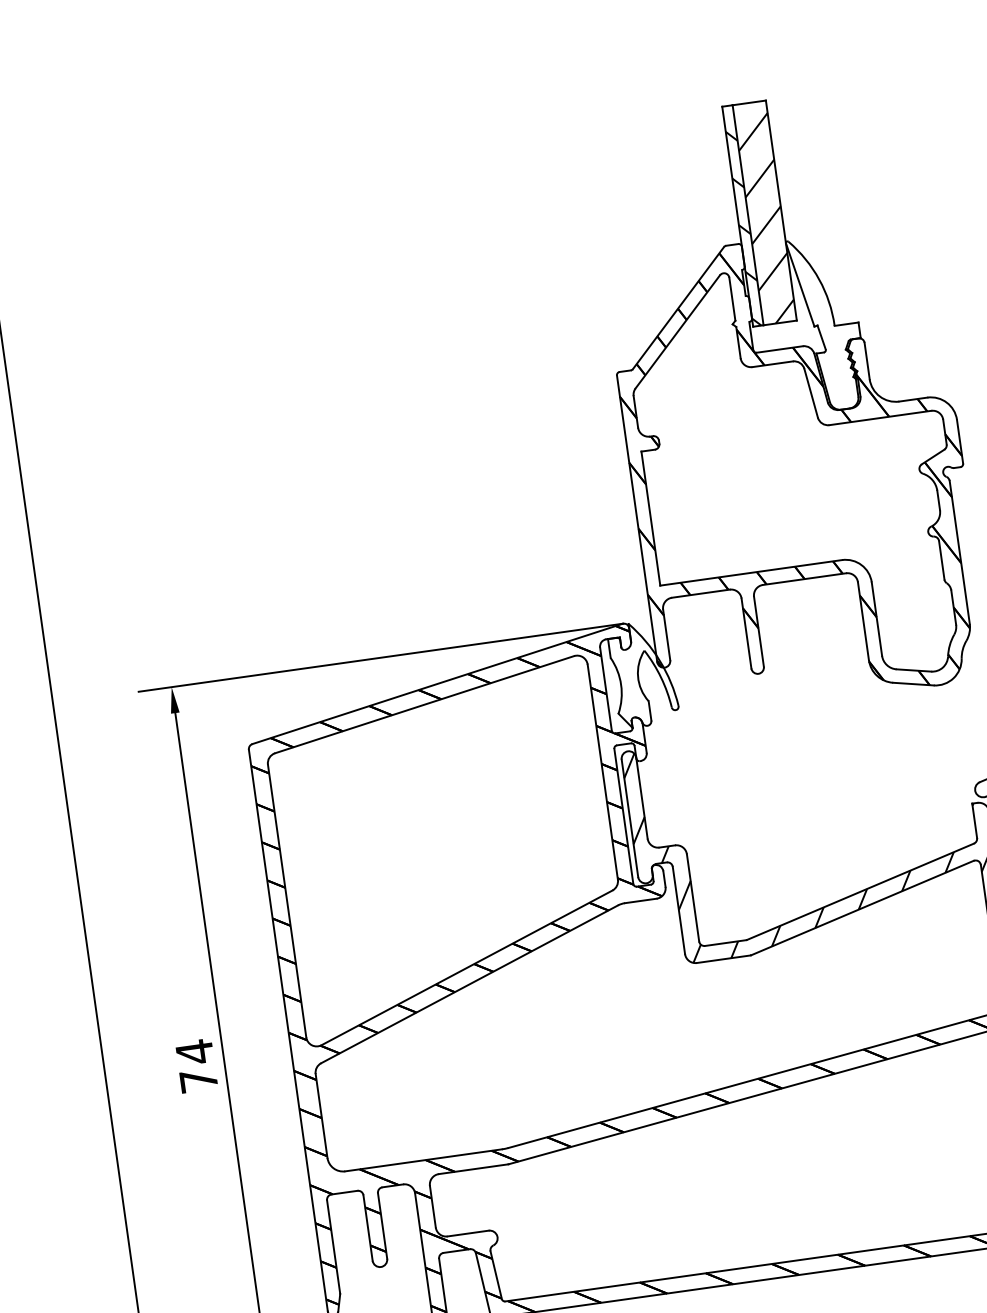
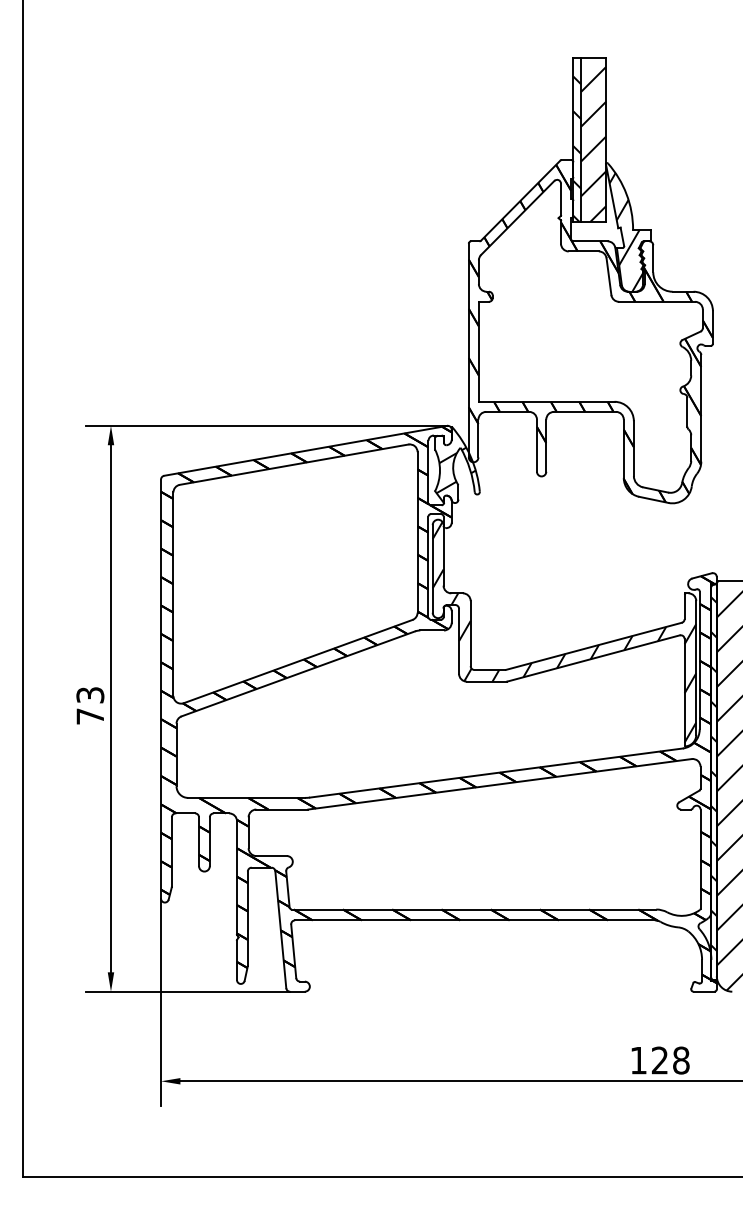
hatch: (826, 330) -> (626, 232), added
hatch: (640, 668) -> (455, 460), added
text: (195, 1052) -> (90, 695), 74 -> 73

